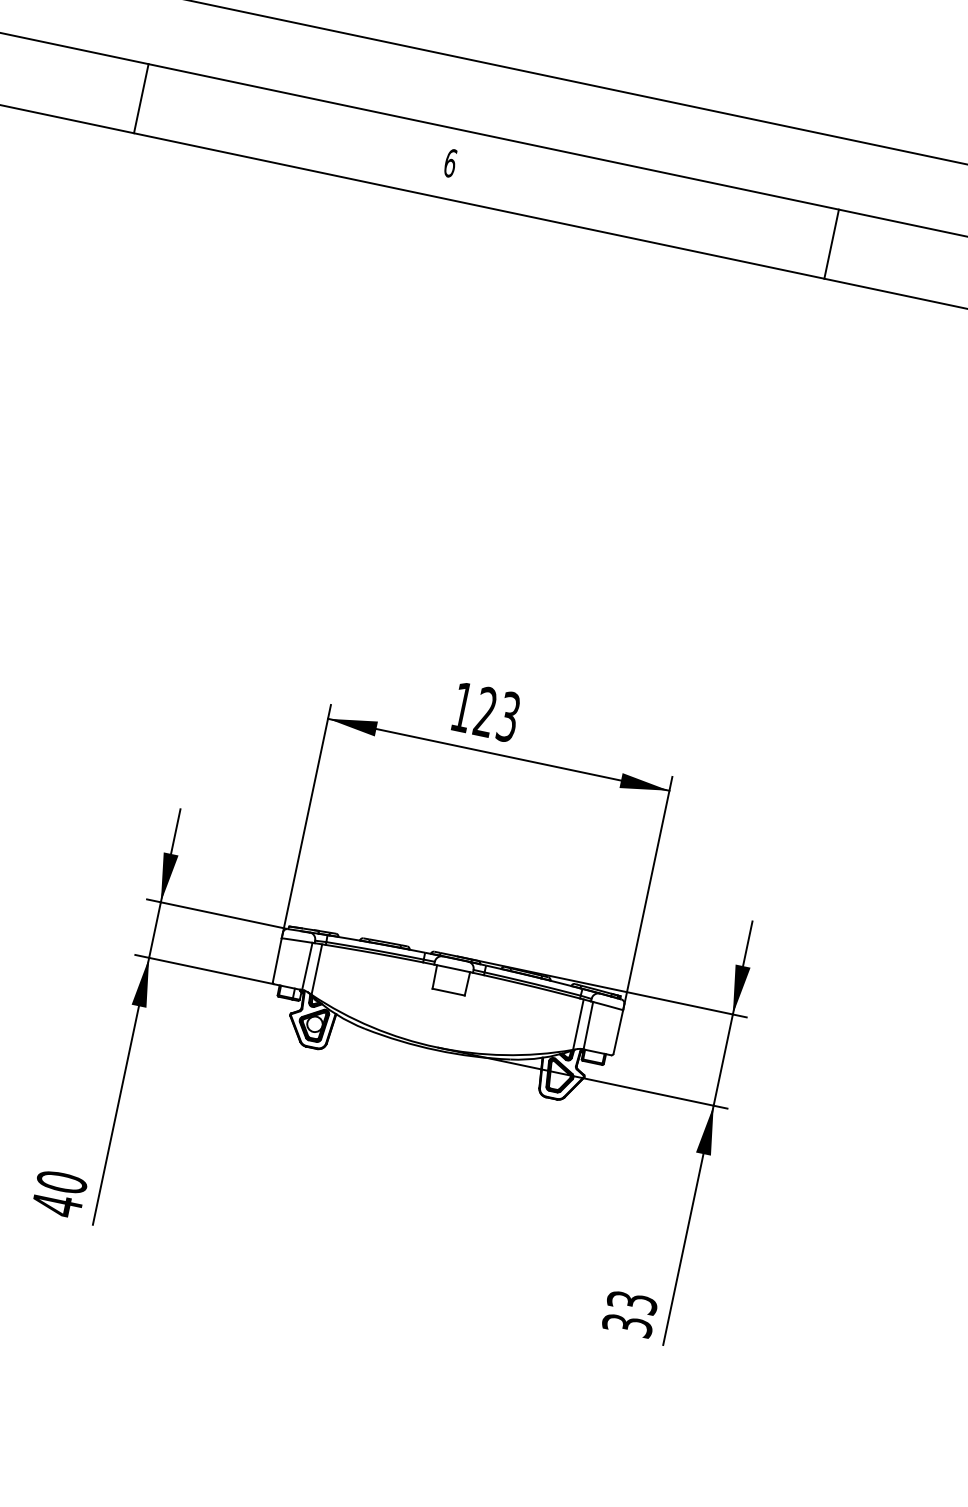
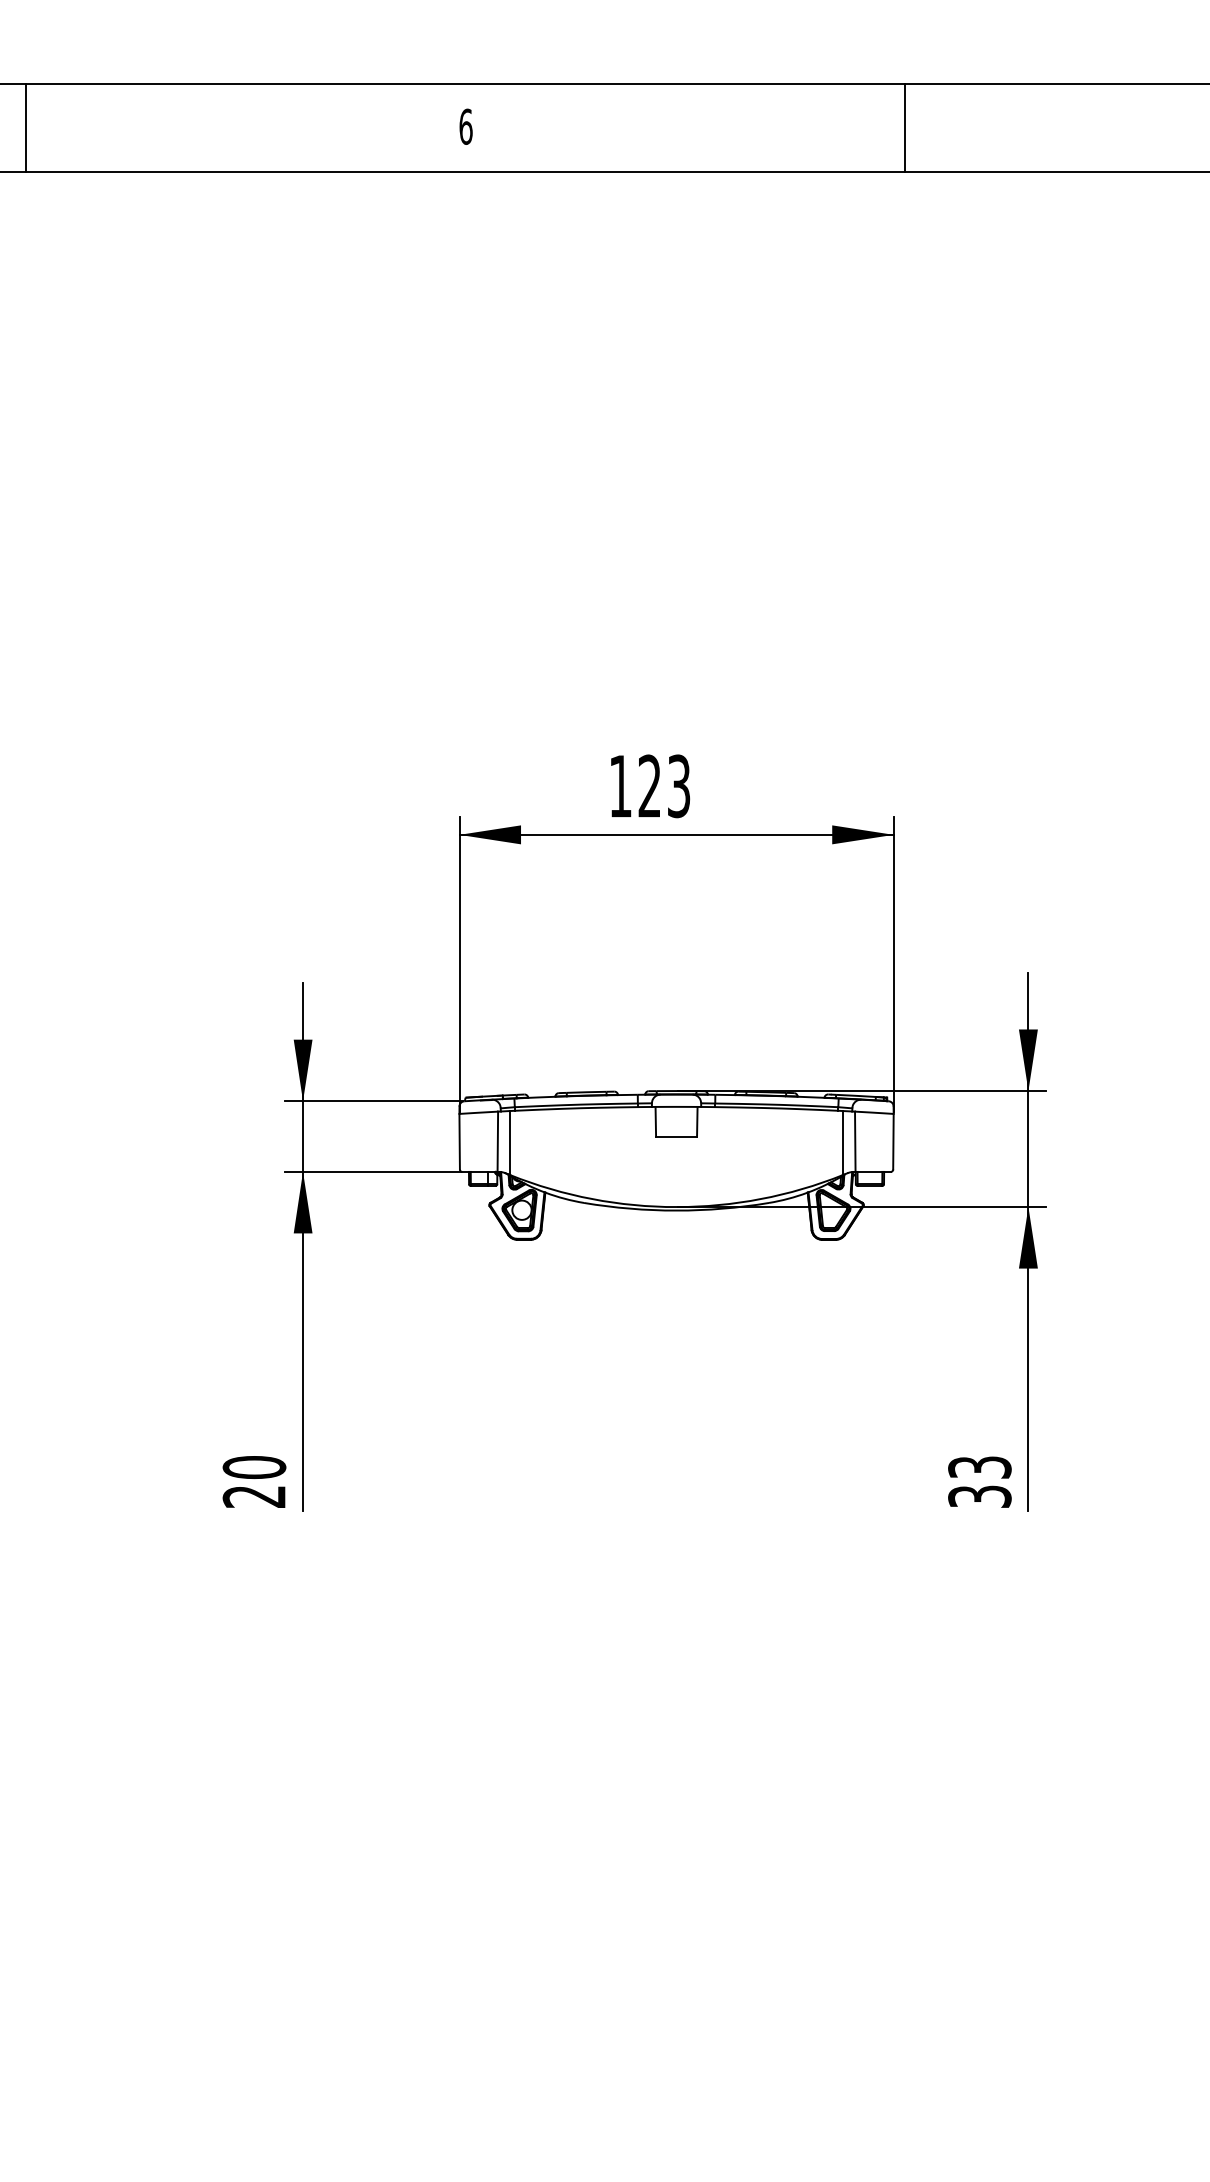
line: (140, 98) -> (25, 127), moved
line: (831, 244) -> (904, 127), moved
text: (56, 1204) -> (253, 1496), 40 -> 20

